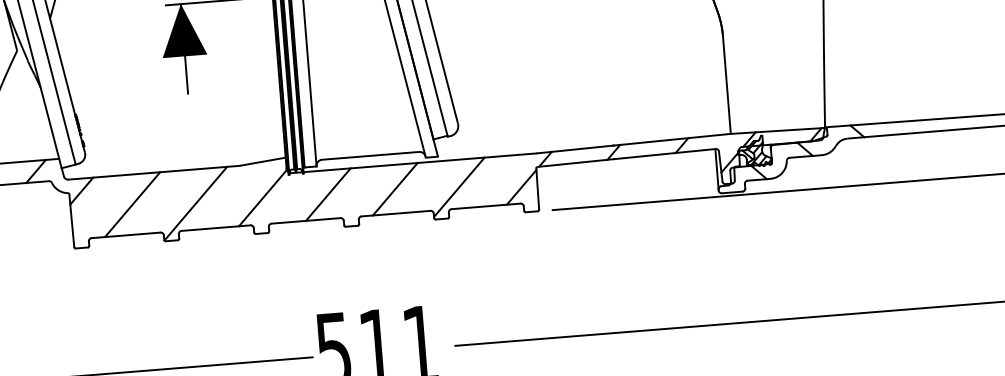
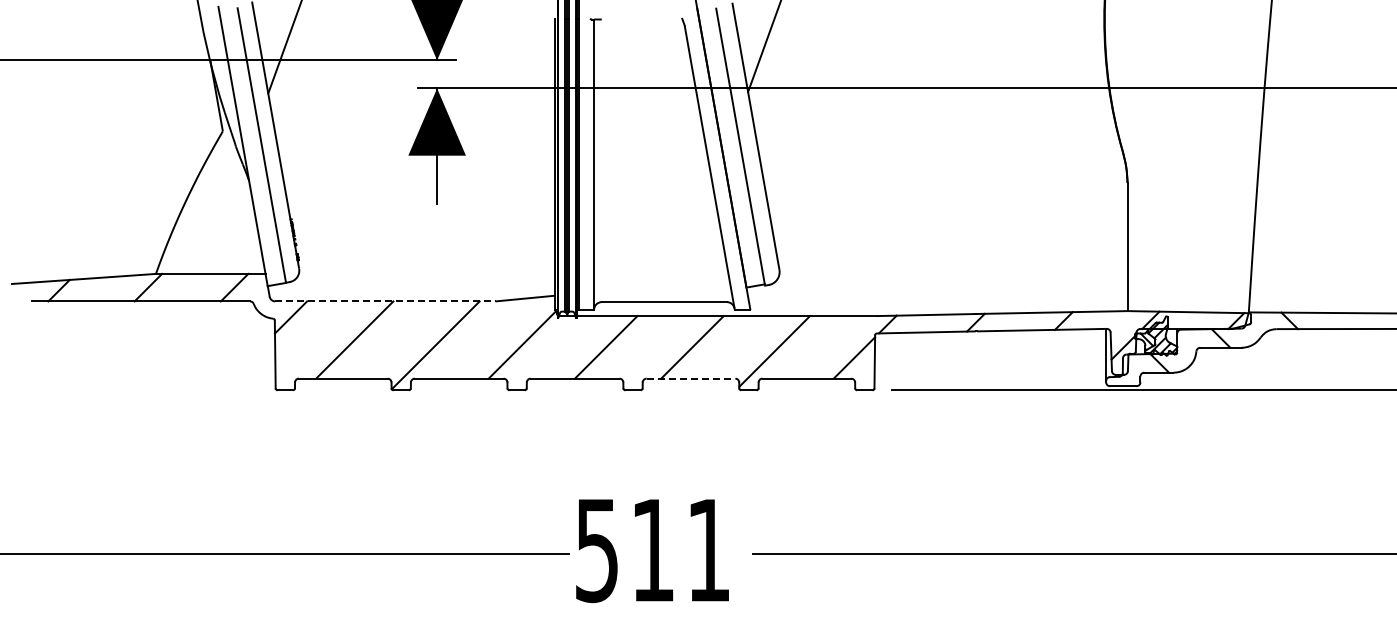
line: (154, 172) -> (385, 301), solid -> dashed
line: (396, 213) -> (691, 378), solid -> dashed

